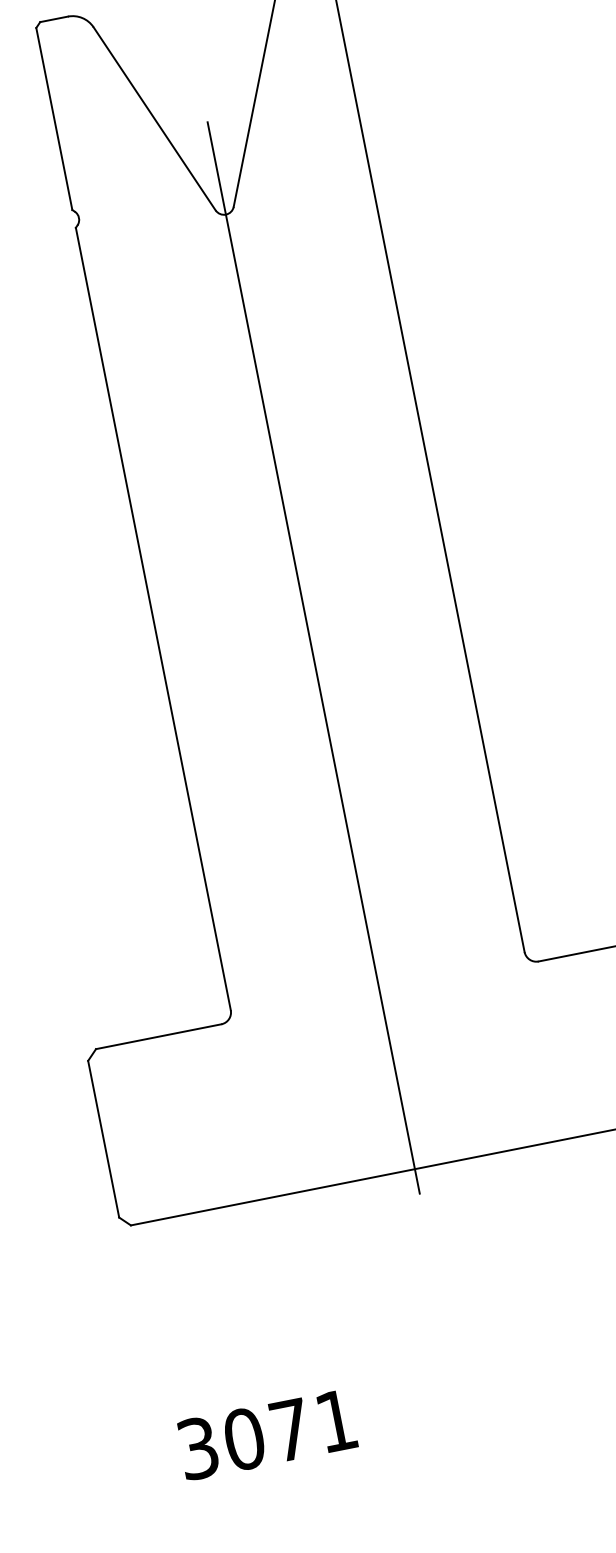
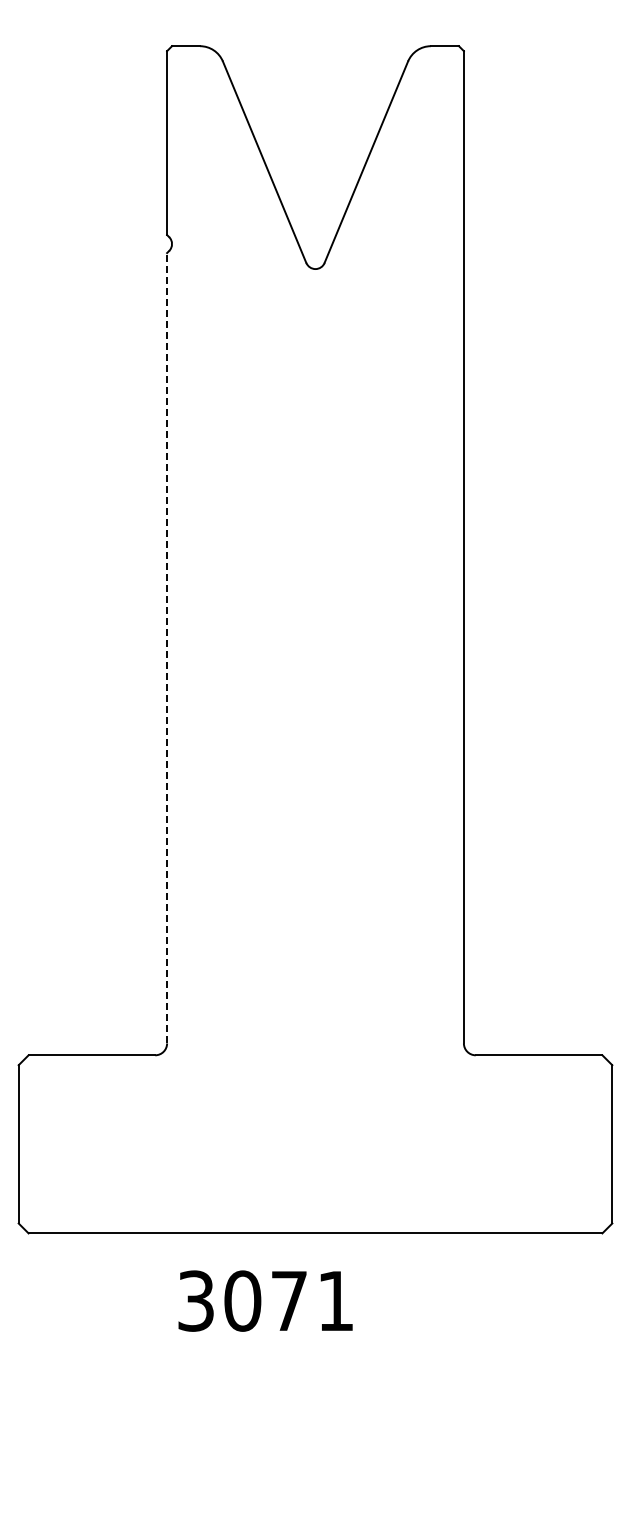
line: (153, 618) -> (167, 647), solid -> dashed
line: (313, 657) -> (315, 716), removed
text: (266, 1434) -> (265, 1300), moved

